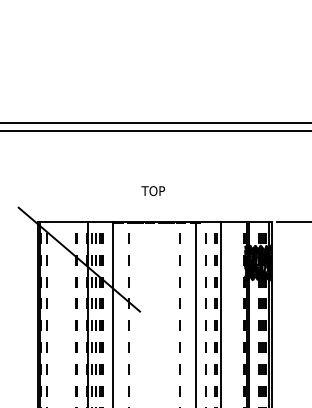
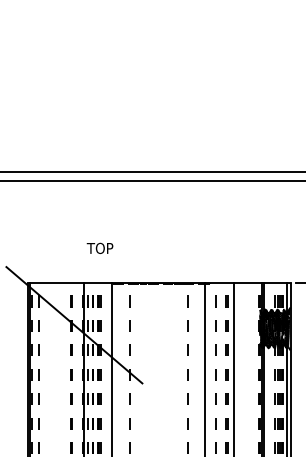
text: (152, 191) -> (99, 248), moved

